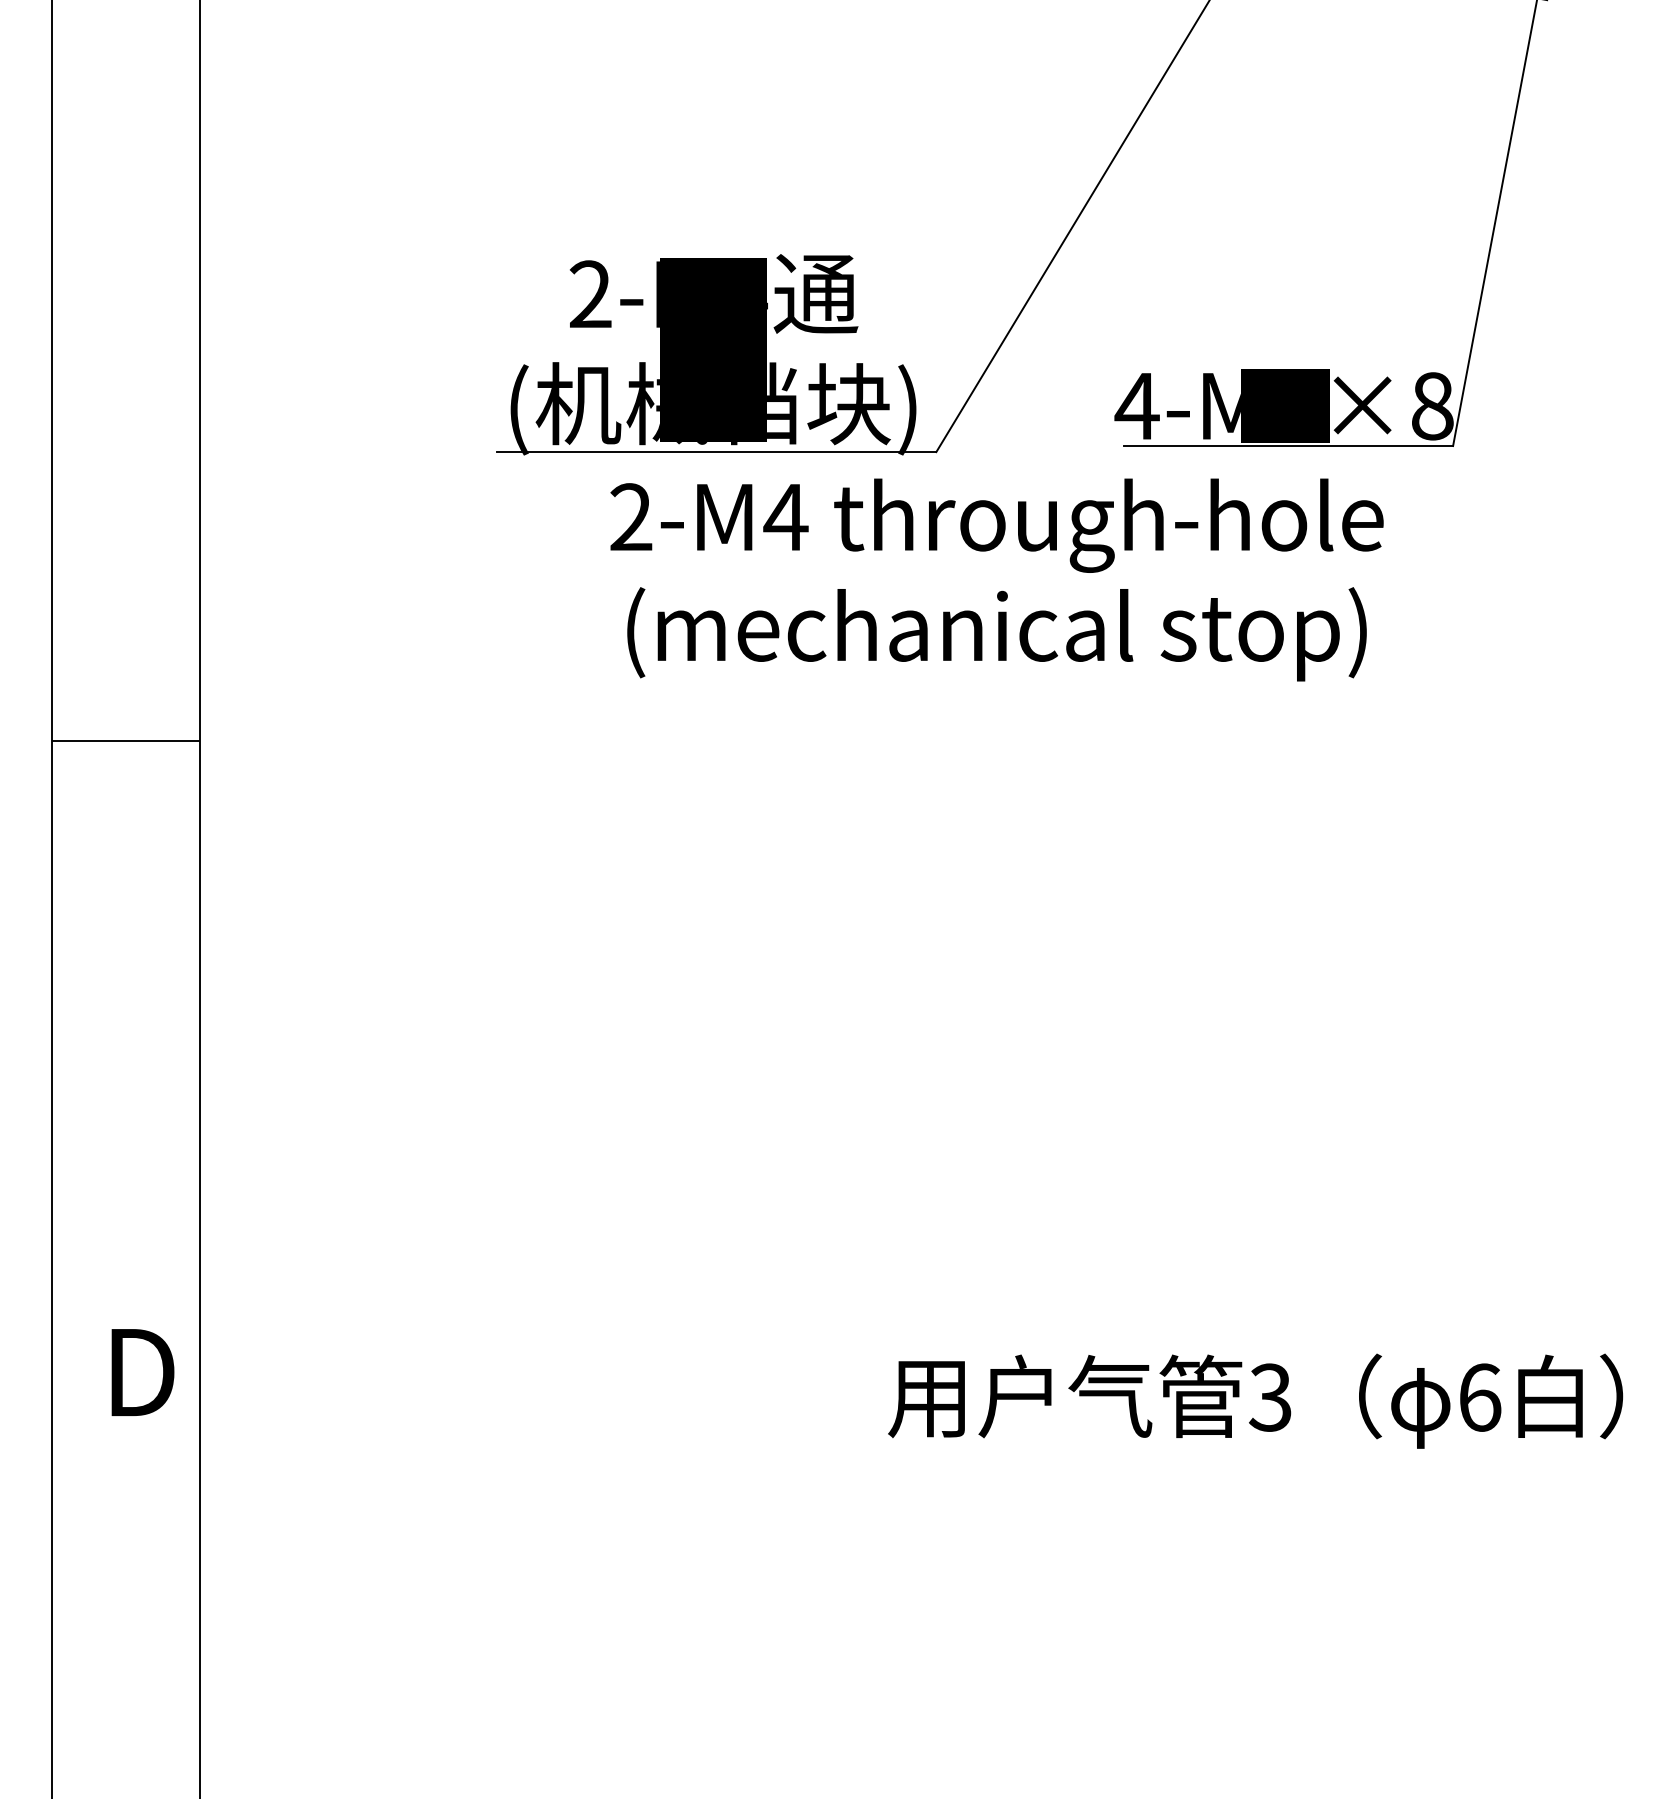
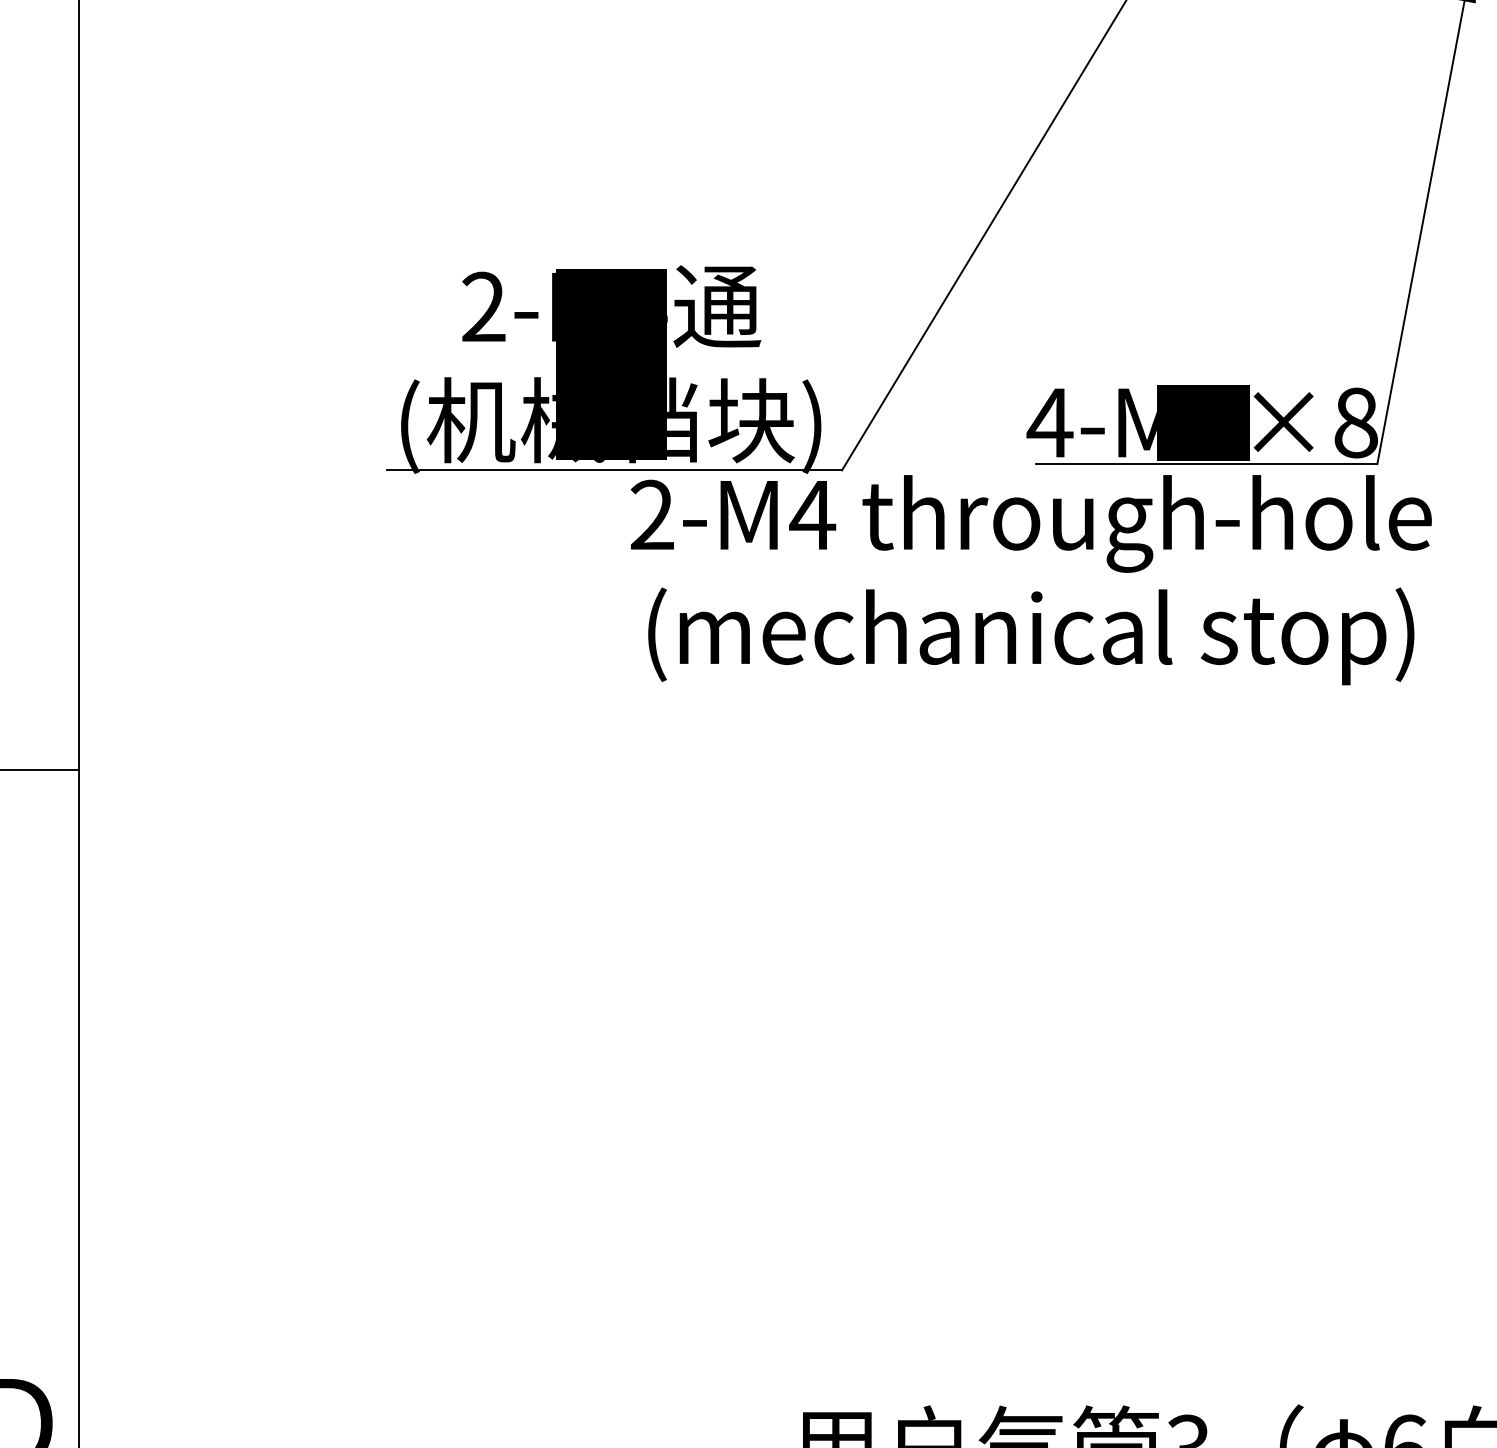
text: (996, 579) -> (1030, 579), moved

